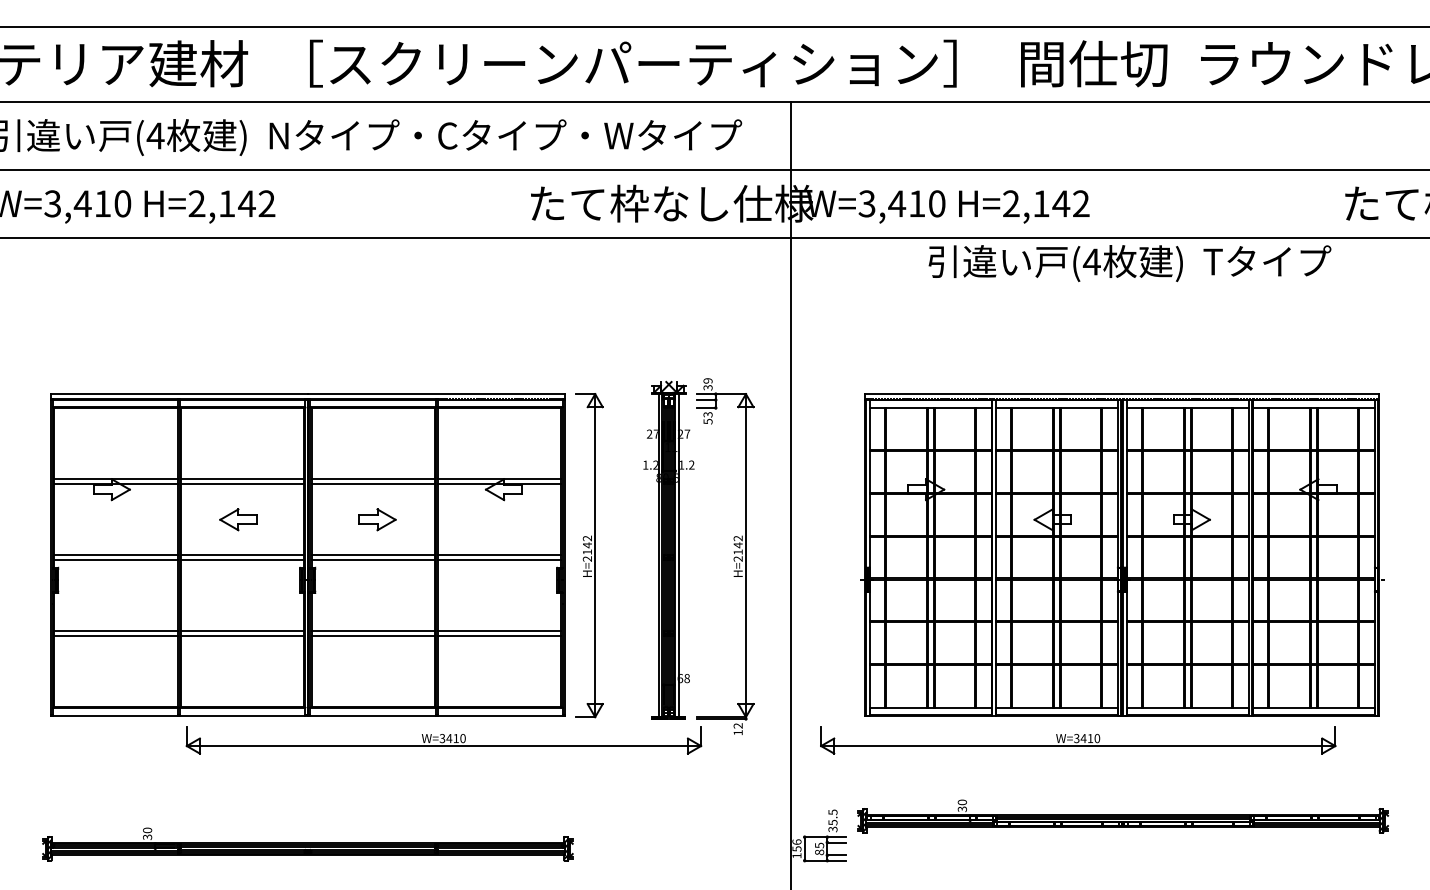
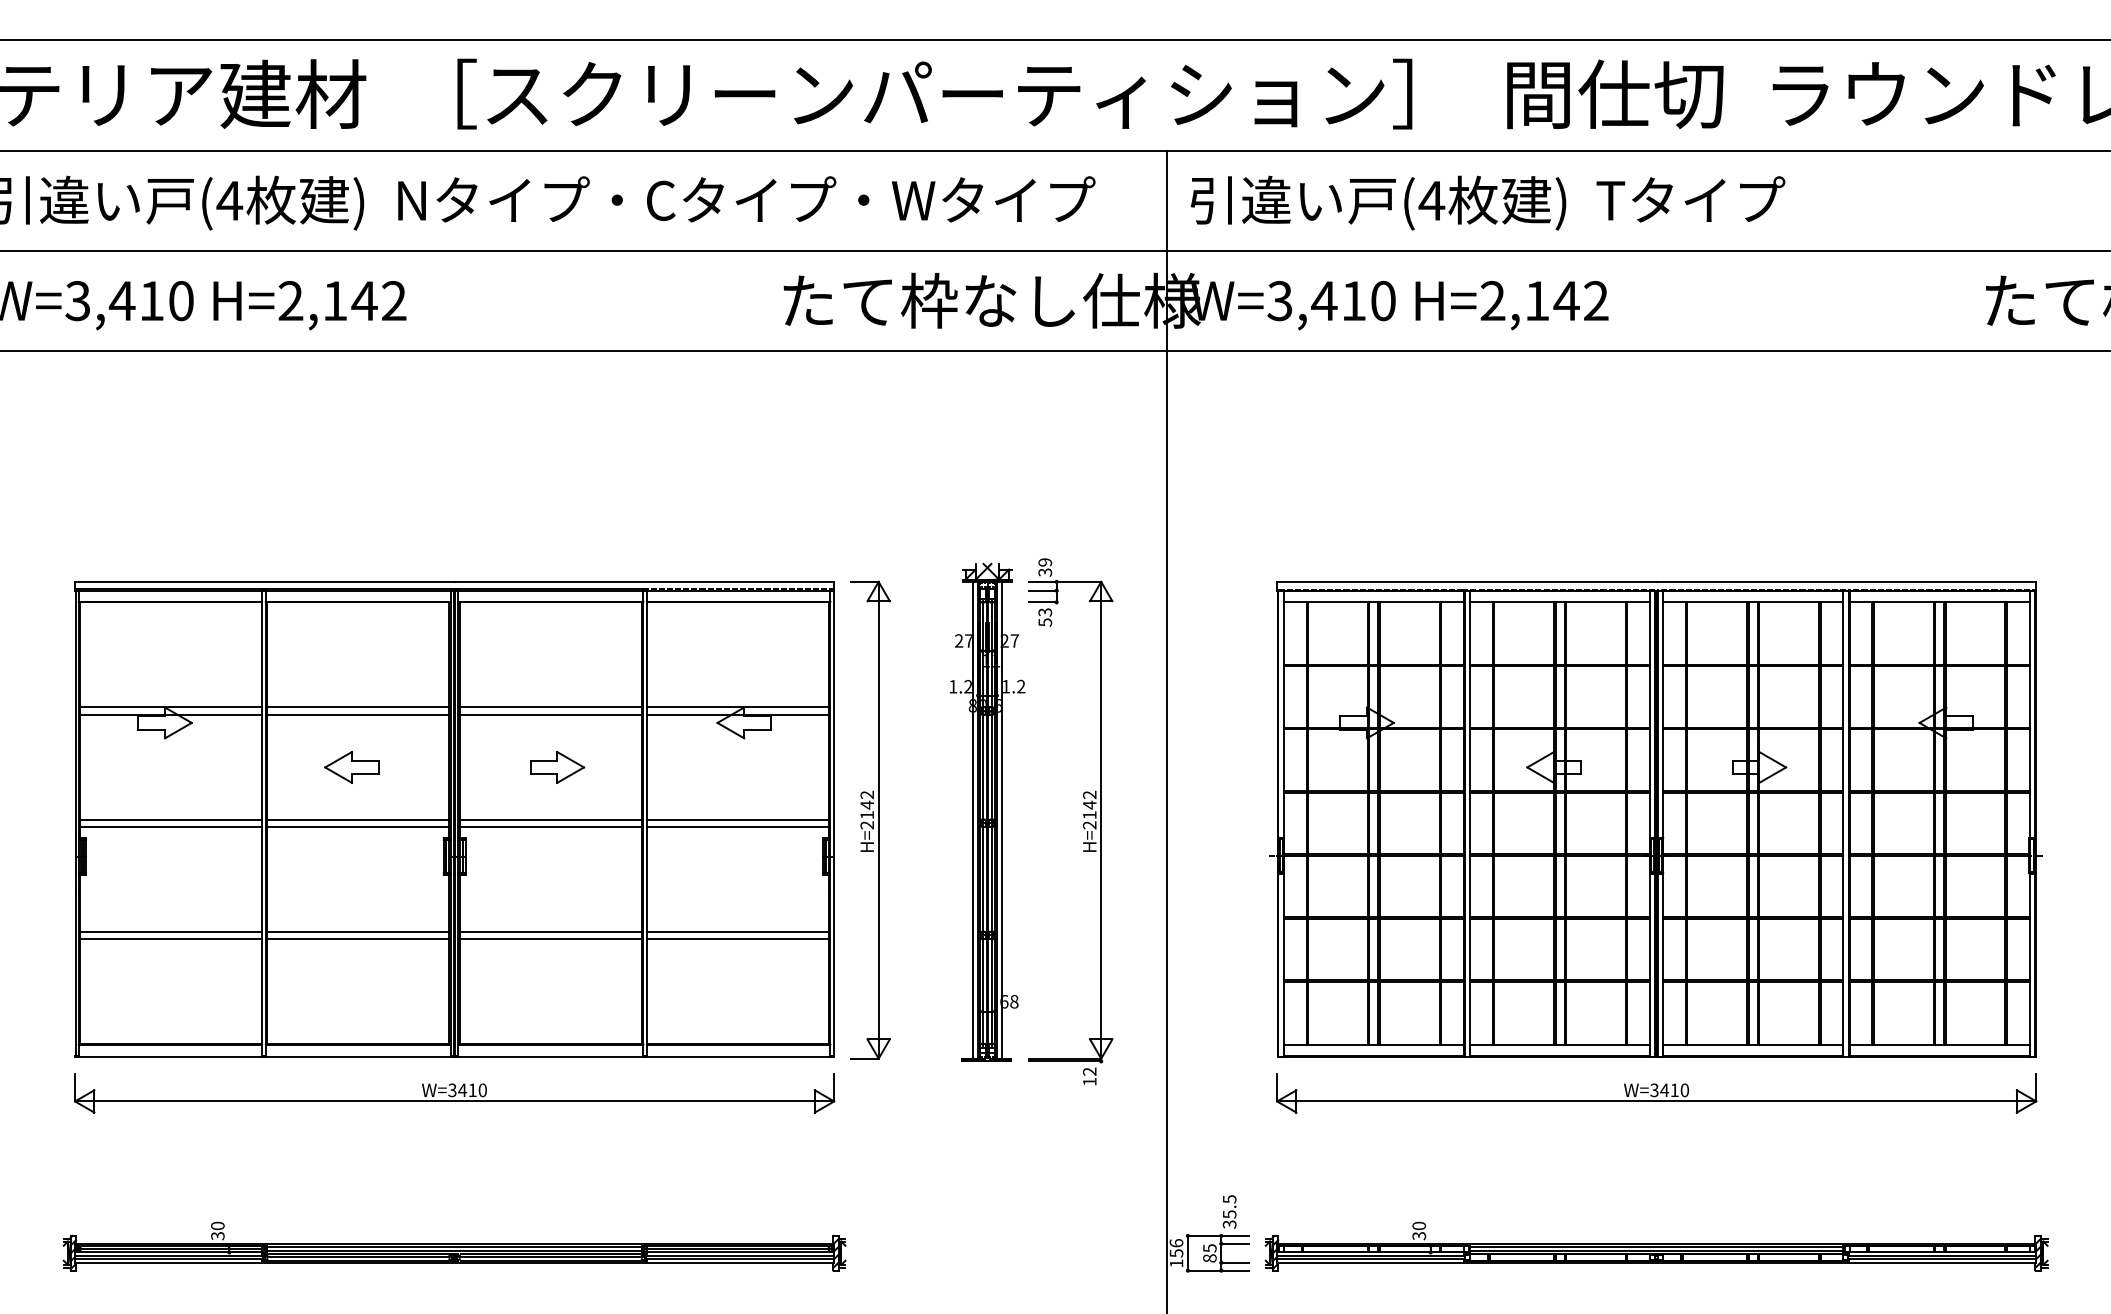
text: (1129, 263) -> (1487, 203), moved
part: (443, 740) -> (453, 1093), moved
part: (1078, 740) -> (1657, 1093), moved
part: (1123, 816) -> (1657, 1246), moved

